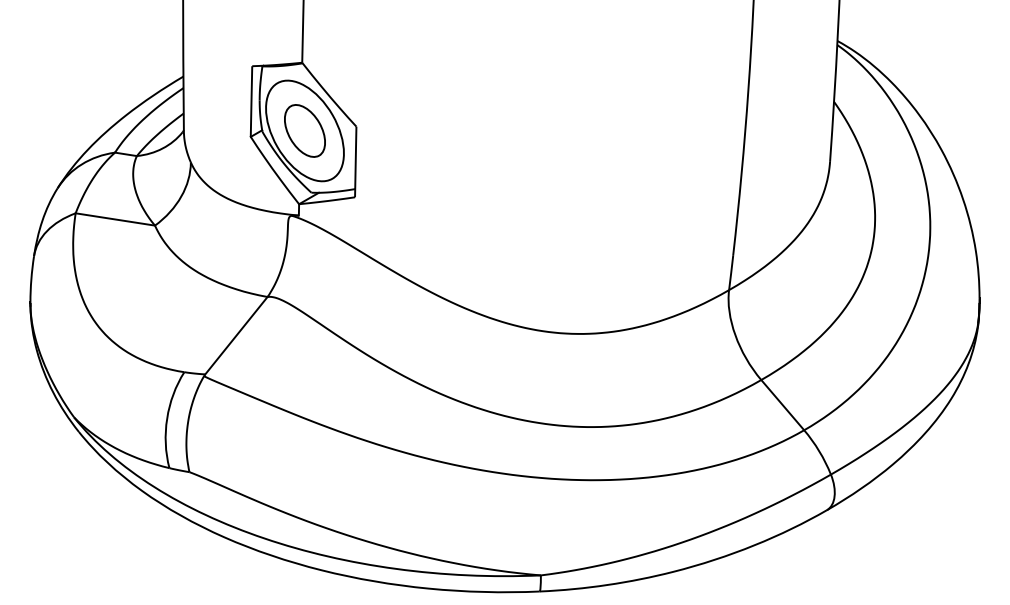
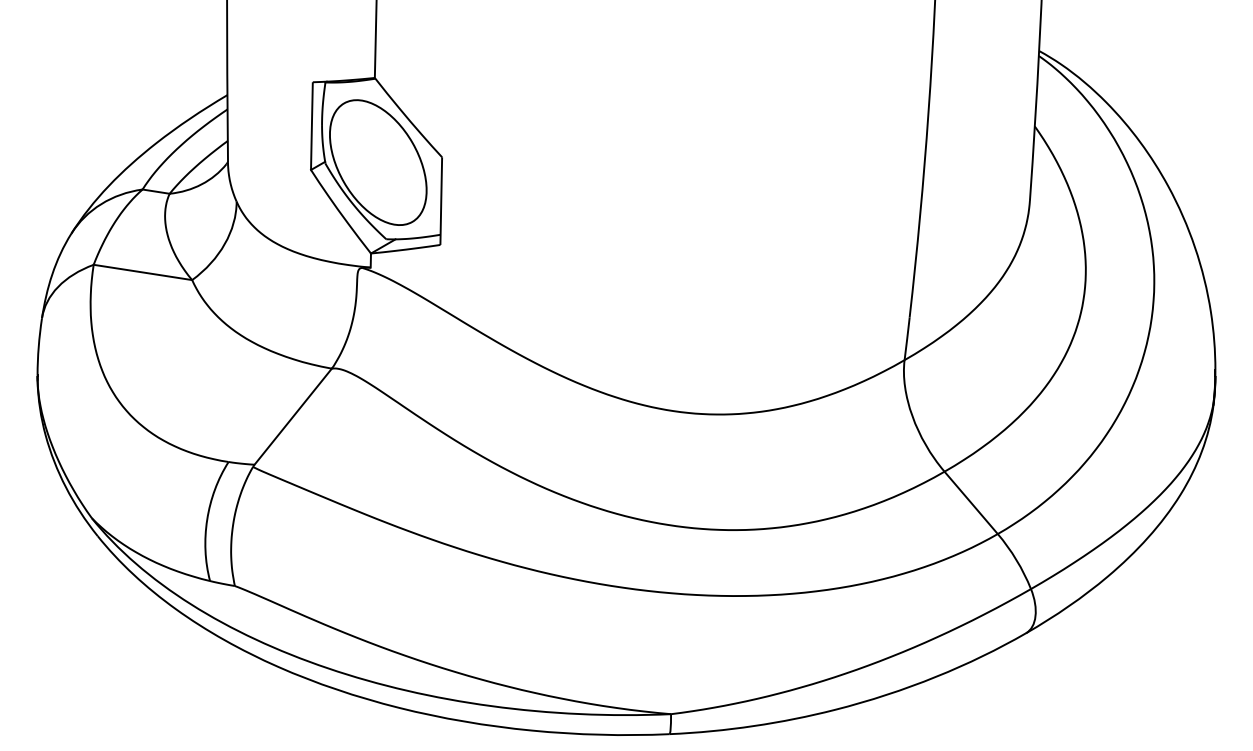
part: (305, 130) -> (378, 162), removed

